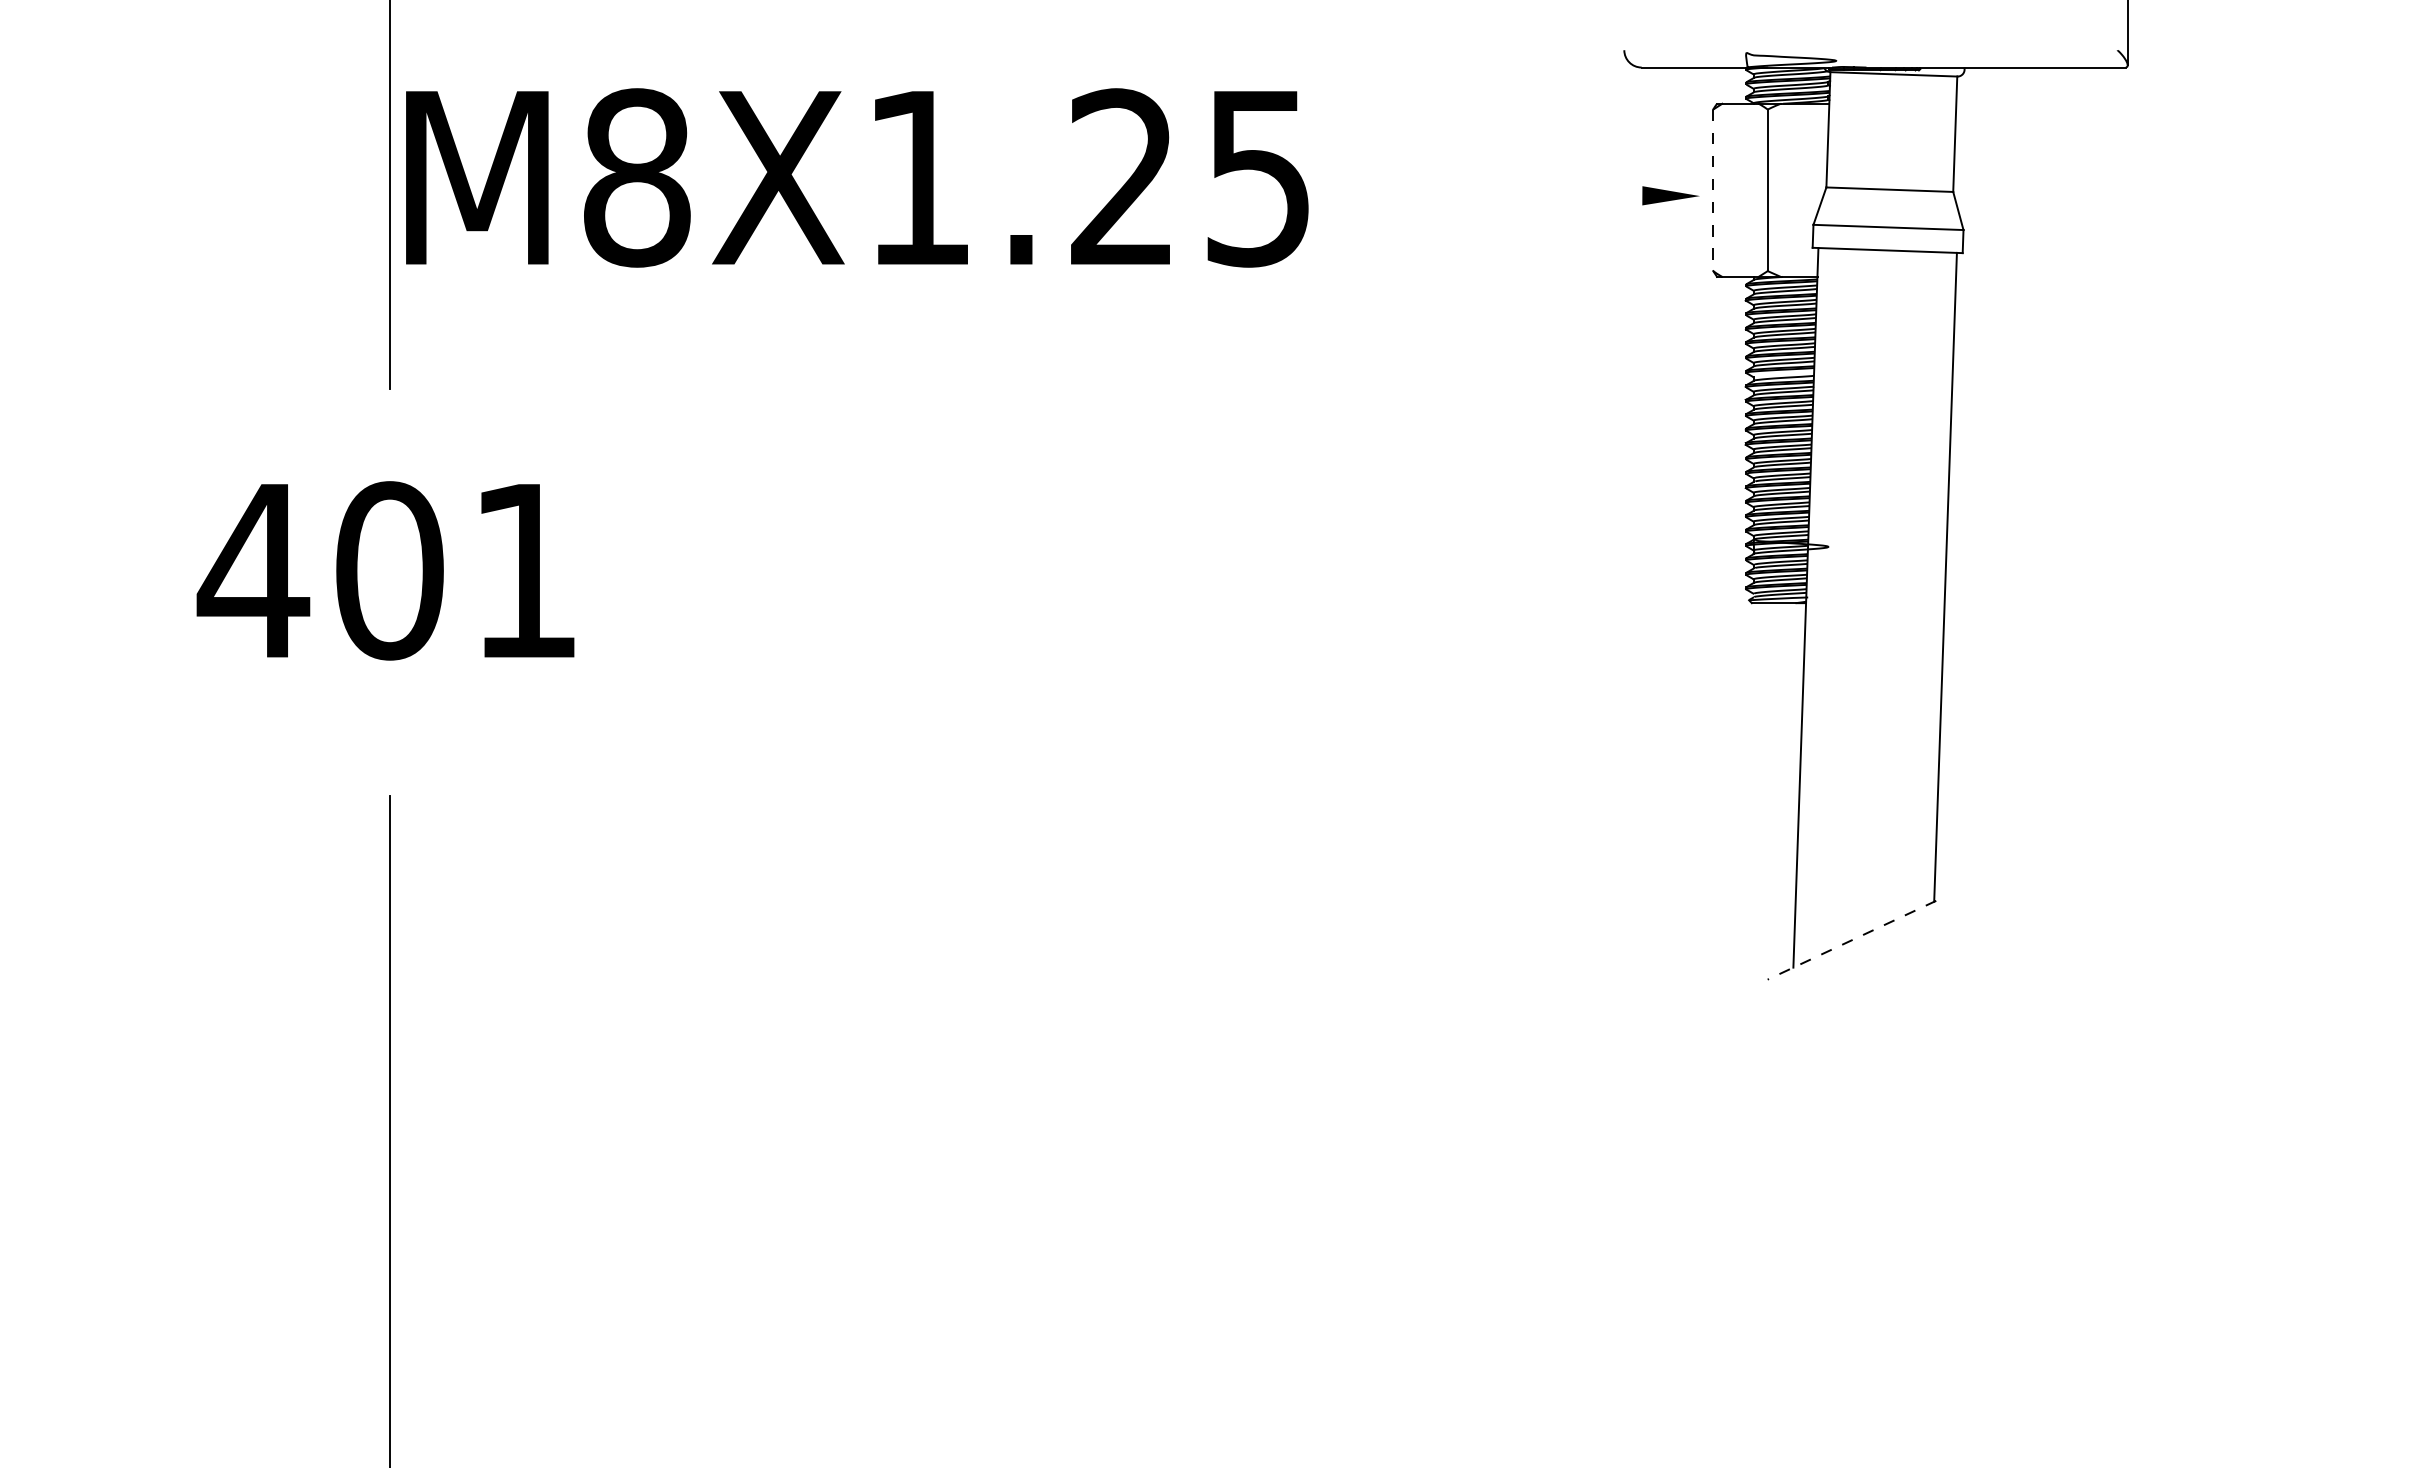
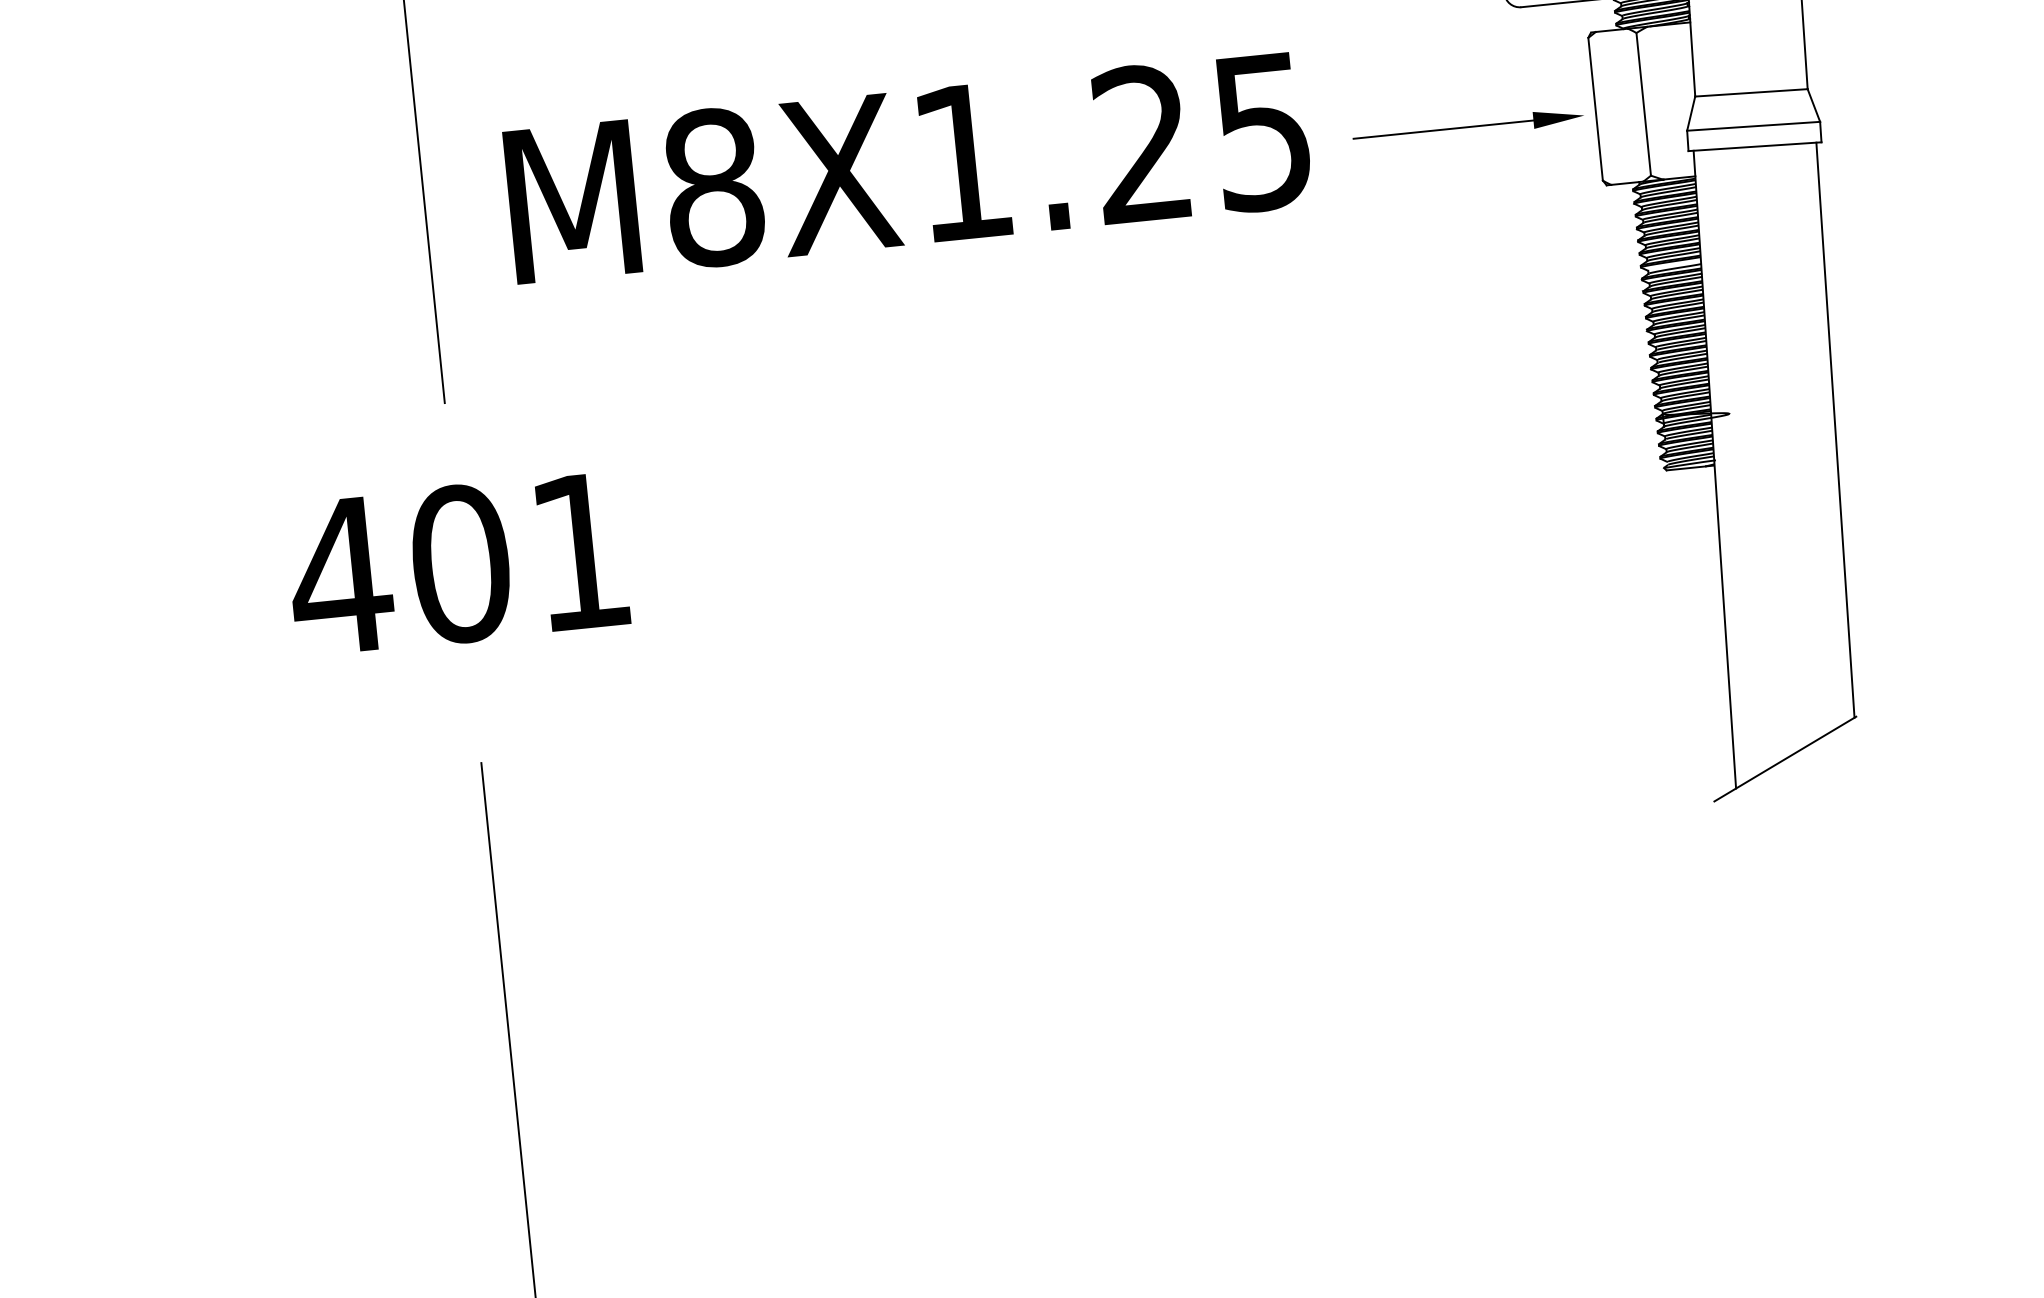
text: (857, 177) -> (908, 167), moved
line: (1713, 190) -> (1595, 109), dashed -> solid
line: (1540, 195) -> (1443, 129), added
line: (1851, 940) -> (1784, 759), dashed -> solid

